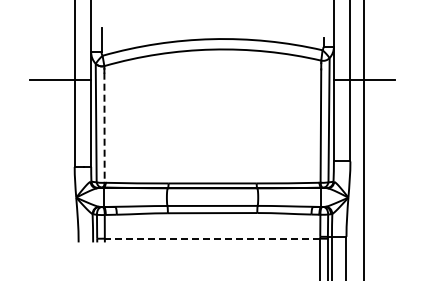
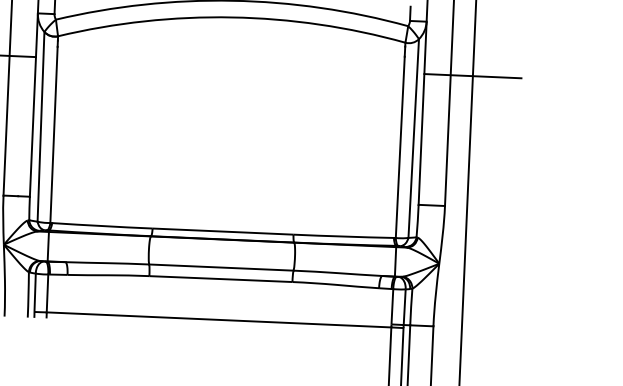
line: (104, 128) -> (53, 136), dashed -> solid
line: (212, 238) -> (218, 319), dashed -> solid

